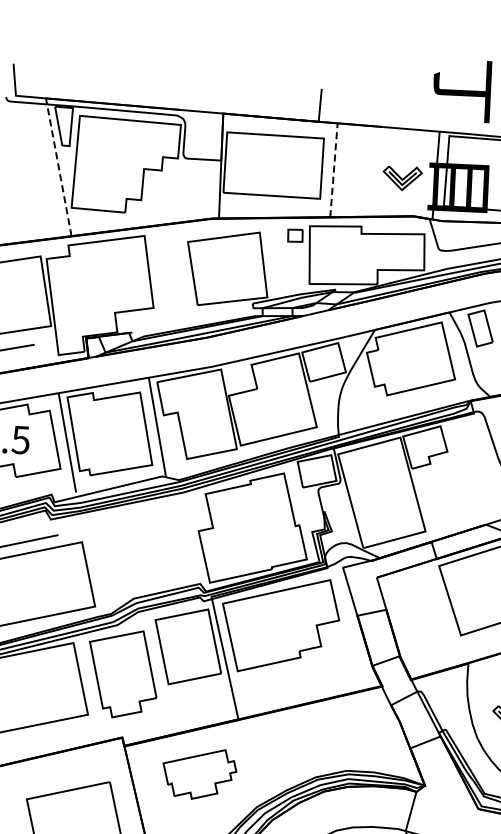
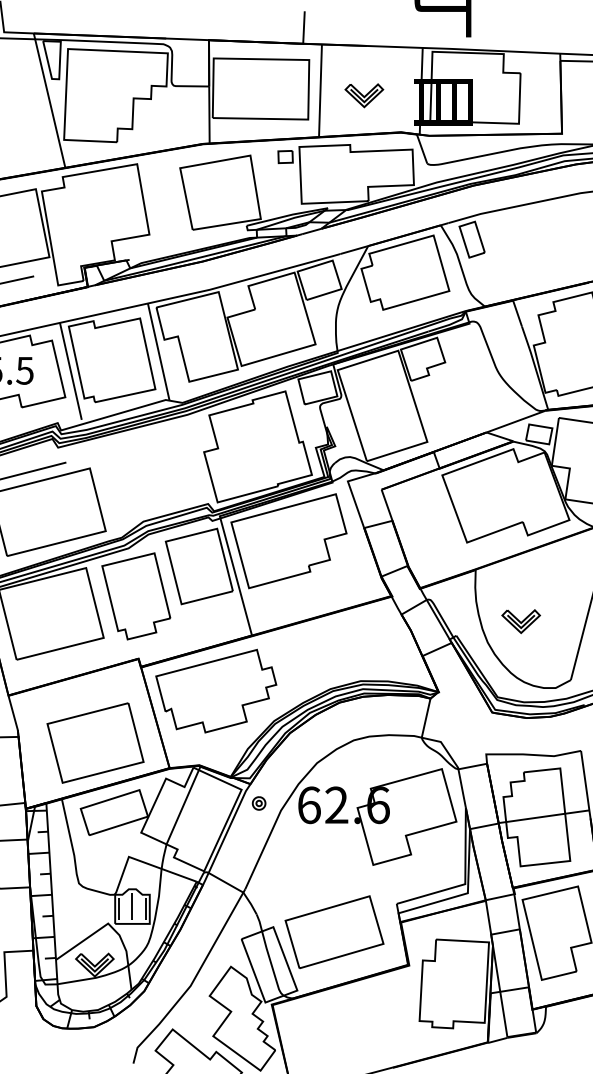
line: (58, 167) -> (49, 100), dashed -> solid
line: (333, 169) -> (320, 90), dashed -> solid
part: (402, 178) -> (364, 95), moved
part: (199, 773) -> (216, 690), size x1.67

